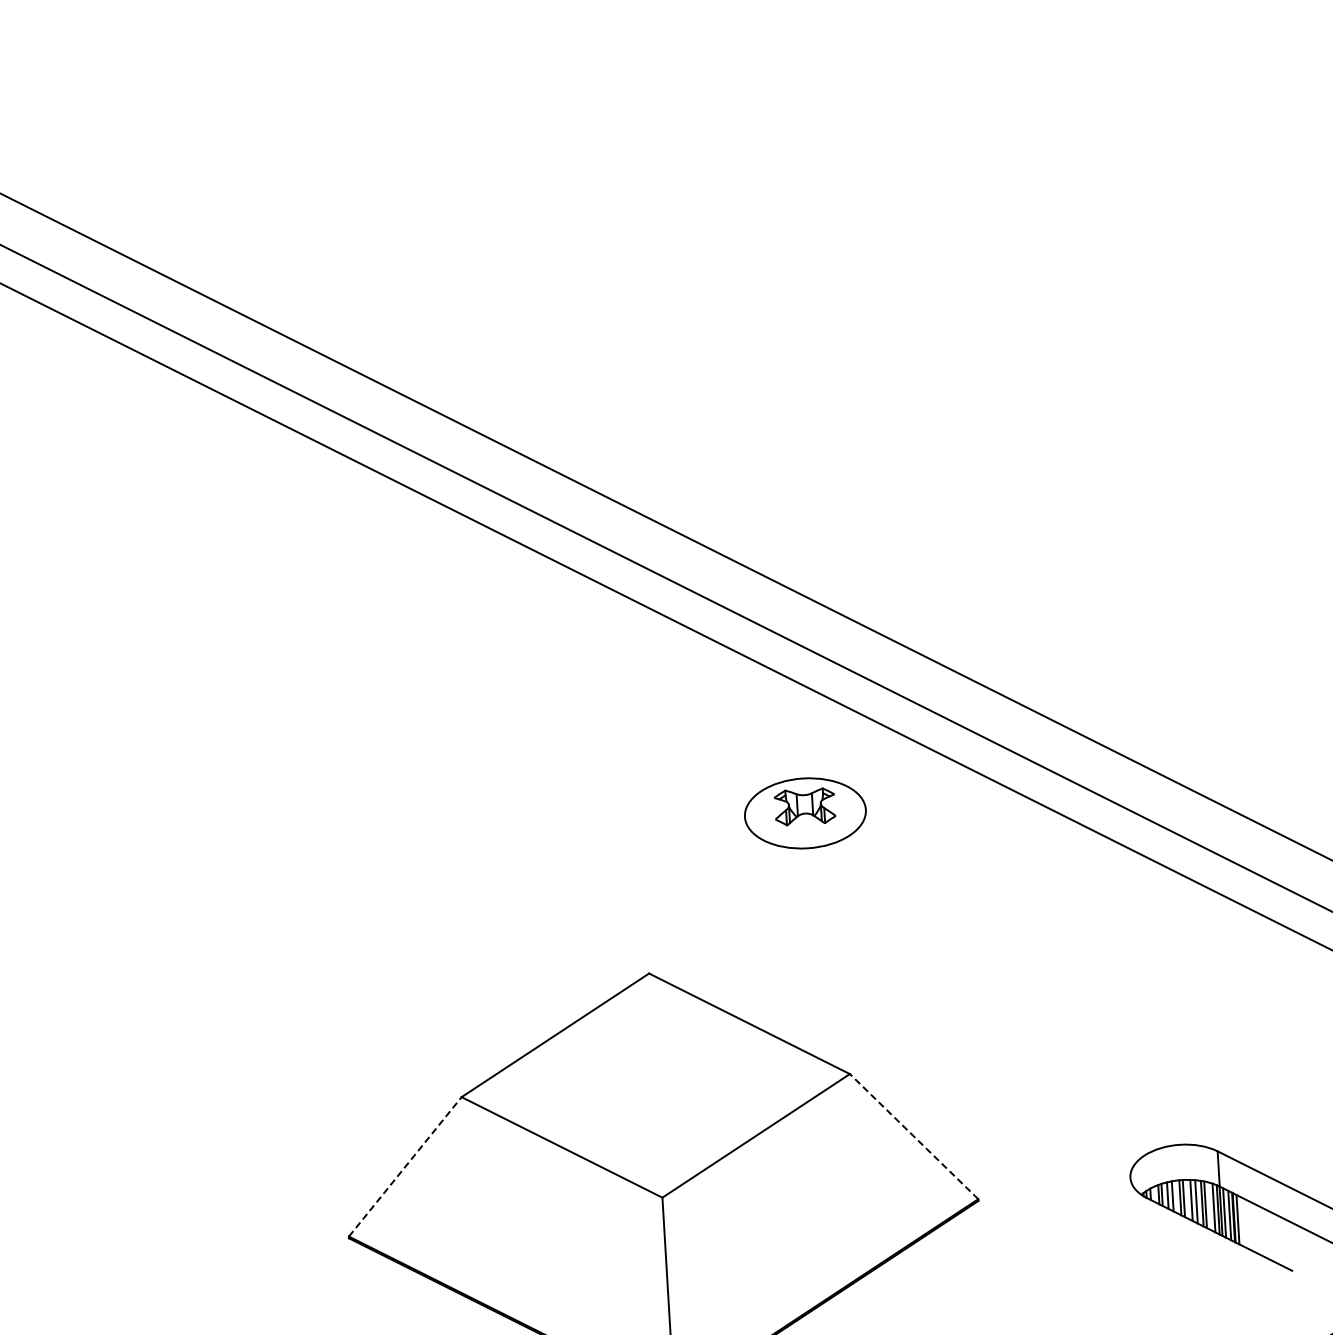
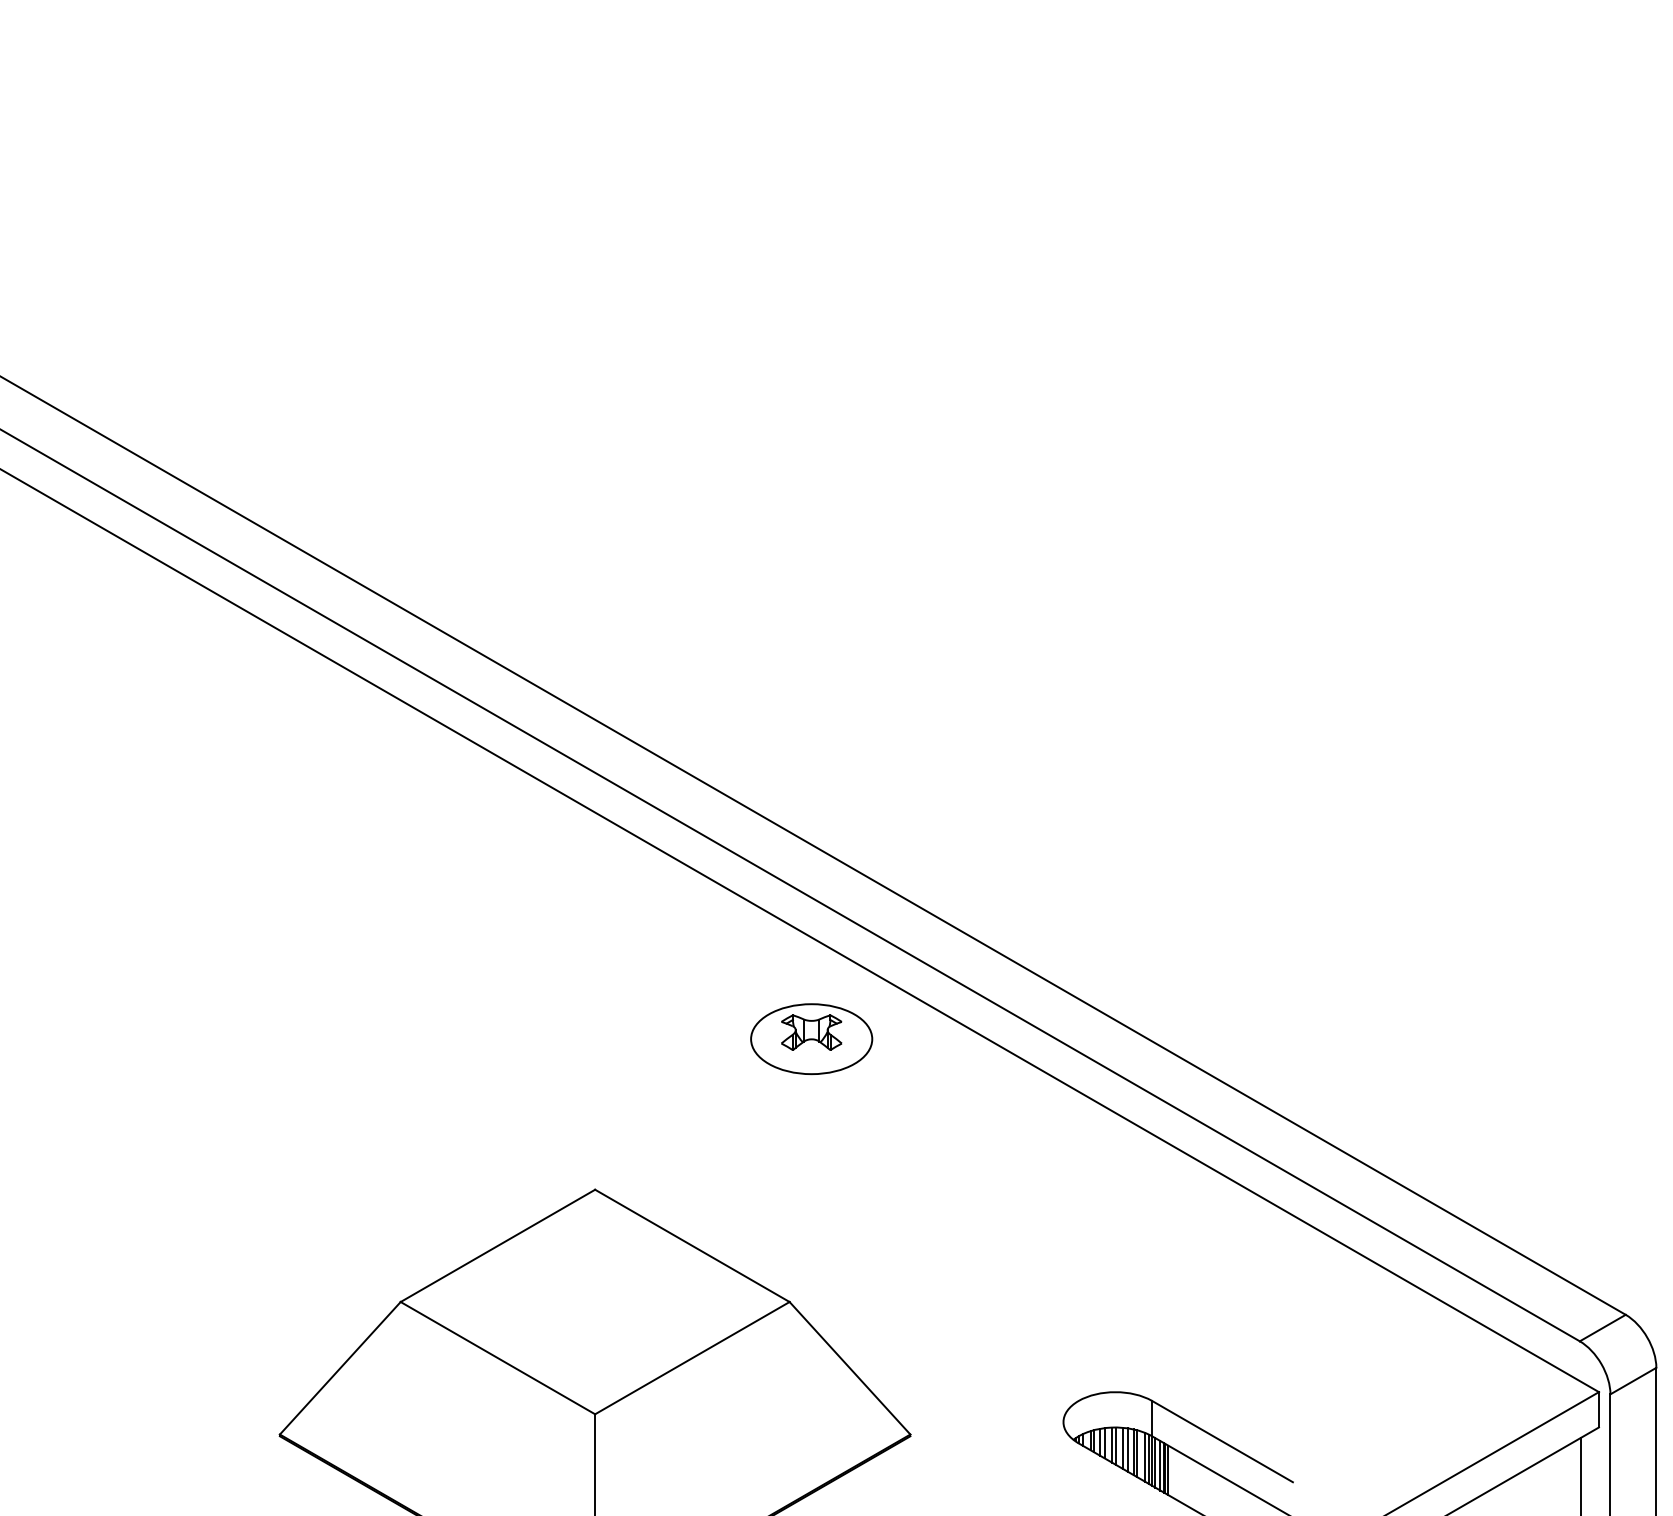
part: (805, 813) -> (811, 1039), moved
line: (914, 1136) -> (850, 1368), dashed -> solid
line: (405, 1167) -> (340, 1368), dashed -> solid

